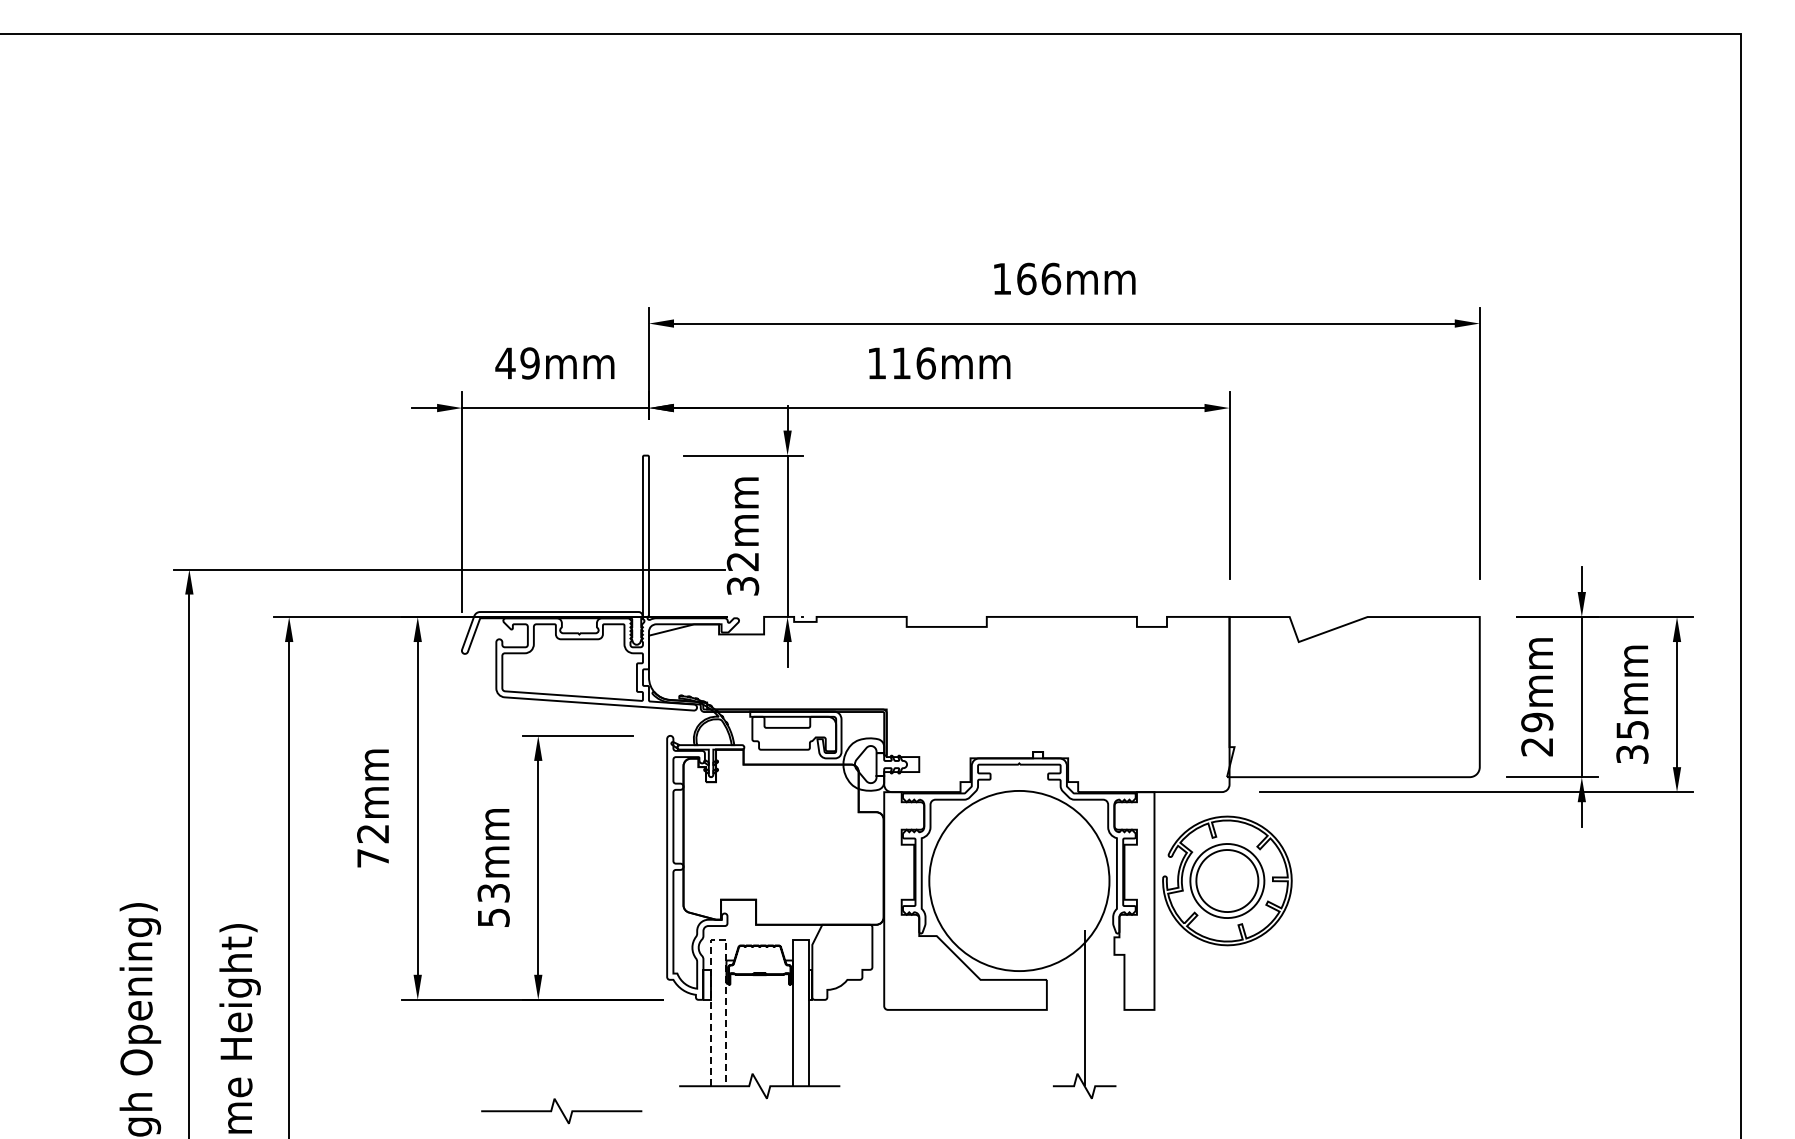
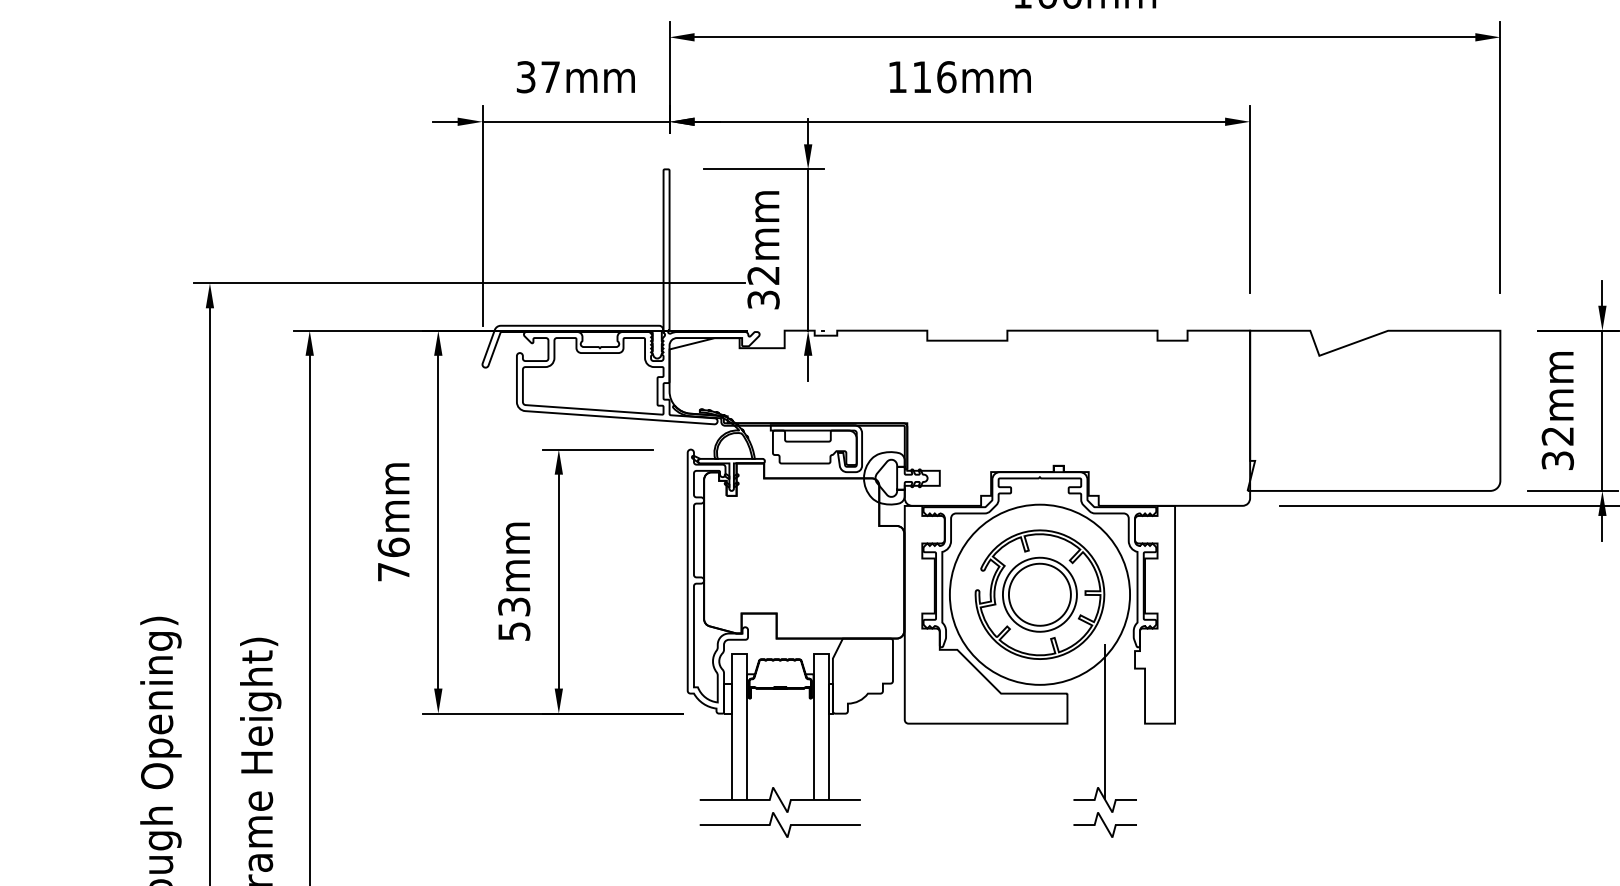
text: (517, 363) -> (538, 77), 49mm -> 37mm
text: (1537, 734) -> (1558, 448), 29mm -> 32mm
text: (373, 833) -> (394, 547), 72mm -> 76mm
part: (1227, 880) -> (1040, 594), moved
line: (718, 939) -> (739, 653), dashed -> solid
curve: (561, 1111) -> (780, 825), moved
curve: (1084, 1111) -> (1105, 825), added

